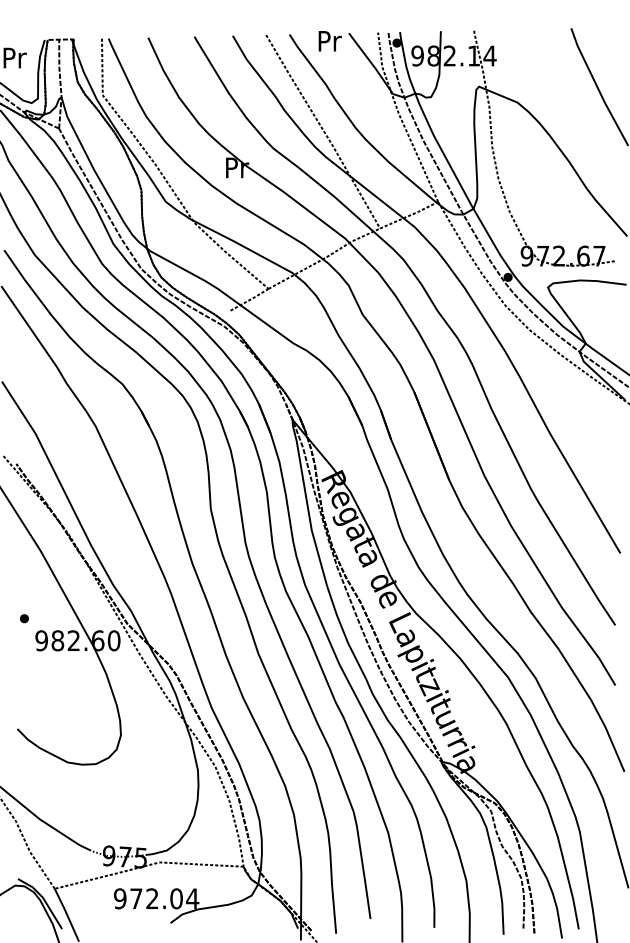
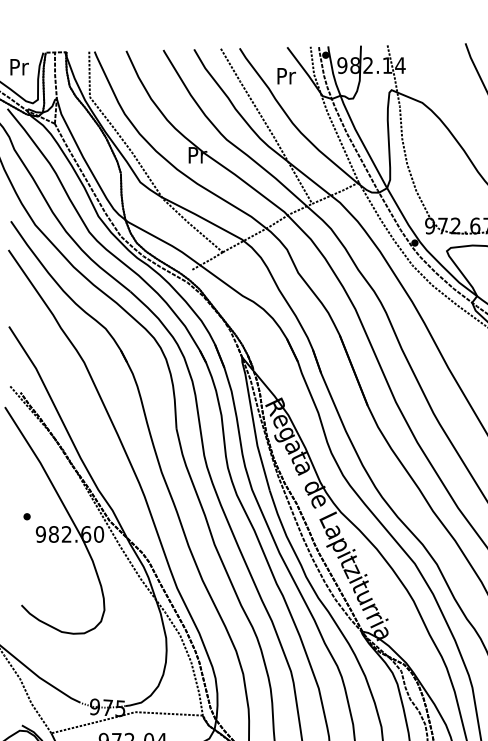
text: (329, 41) -> (286, 76), moved

